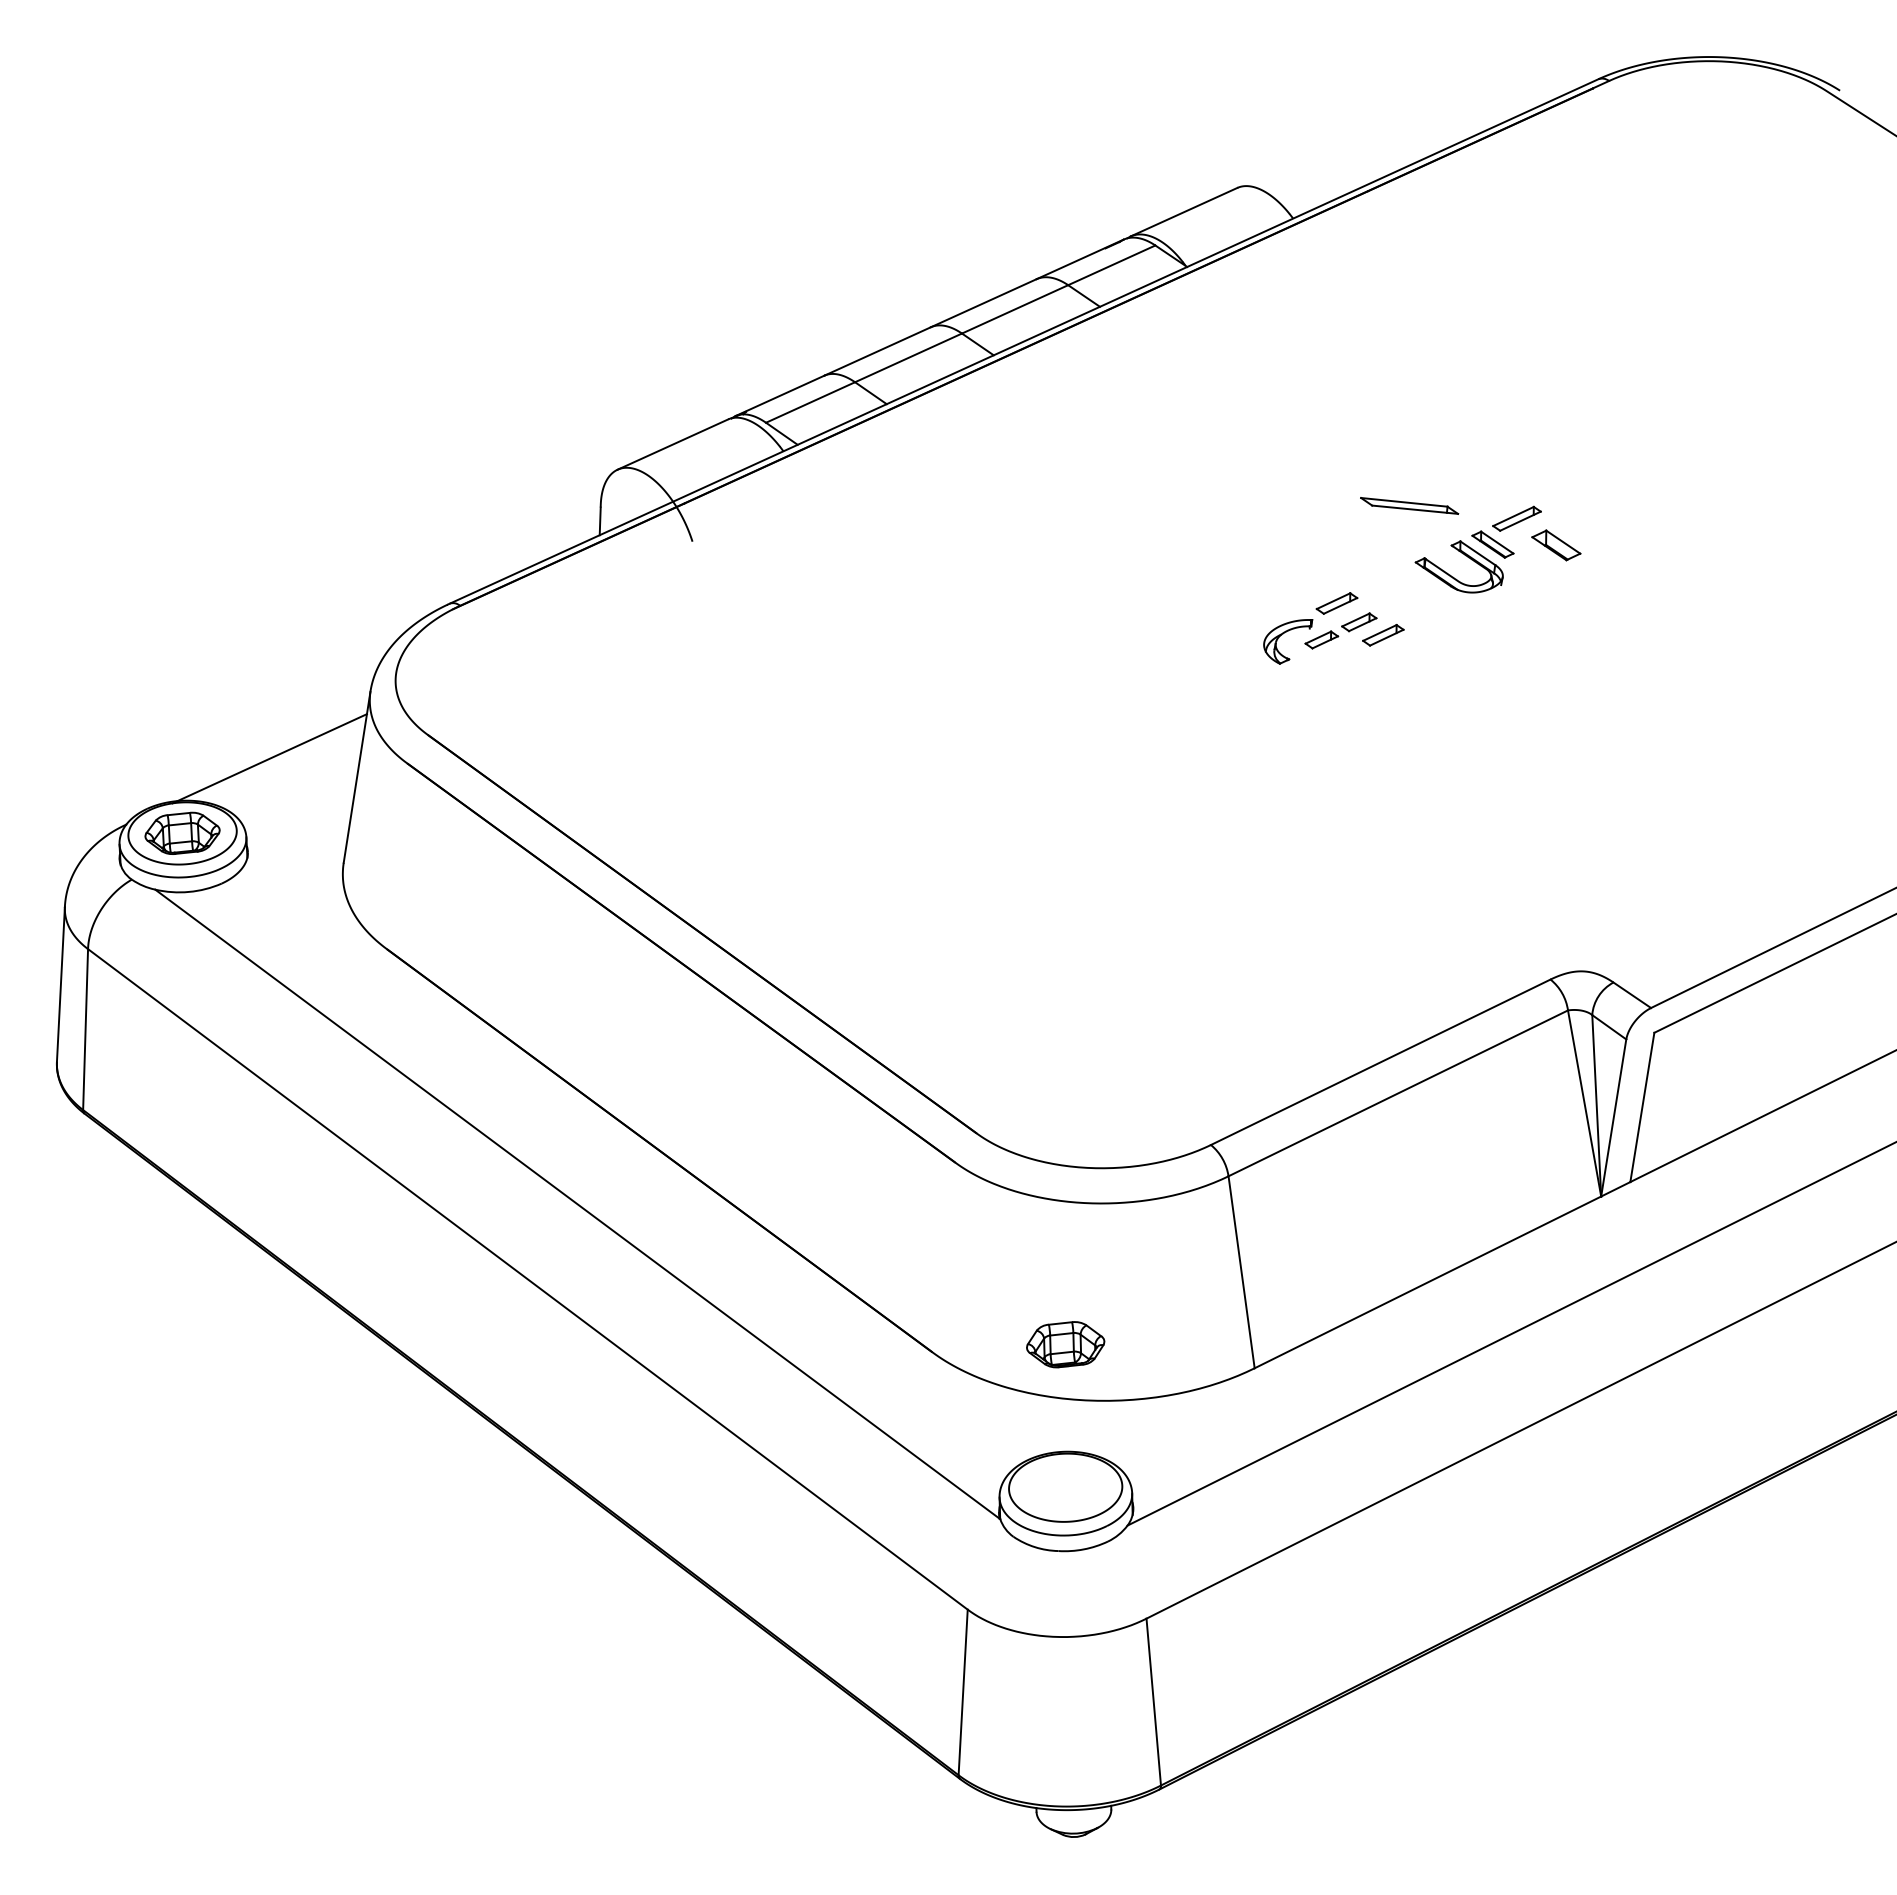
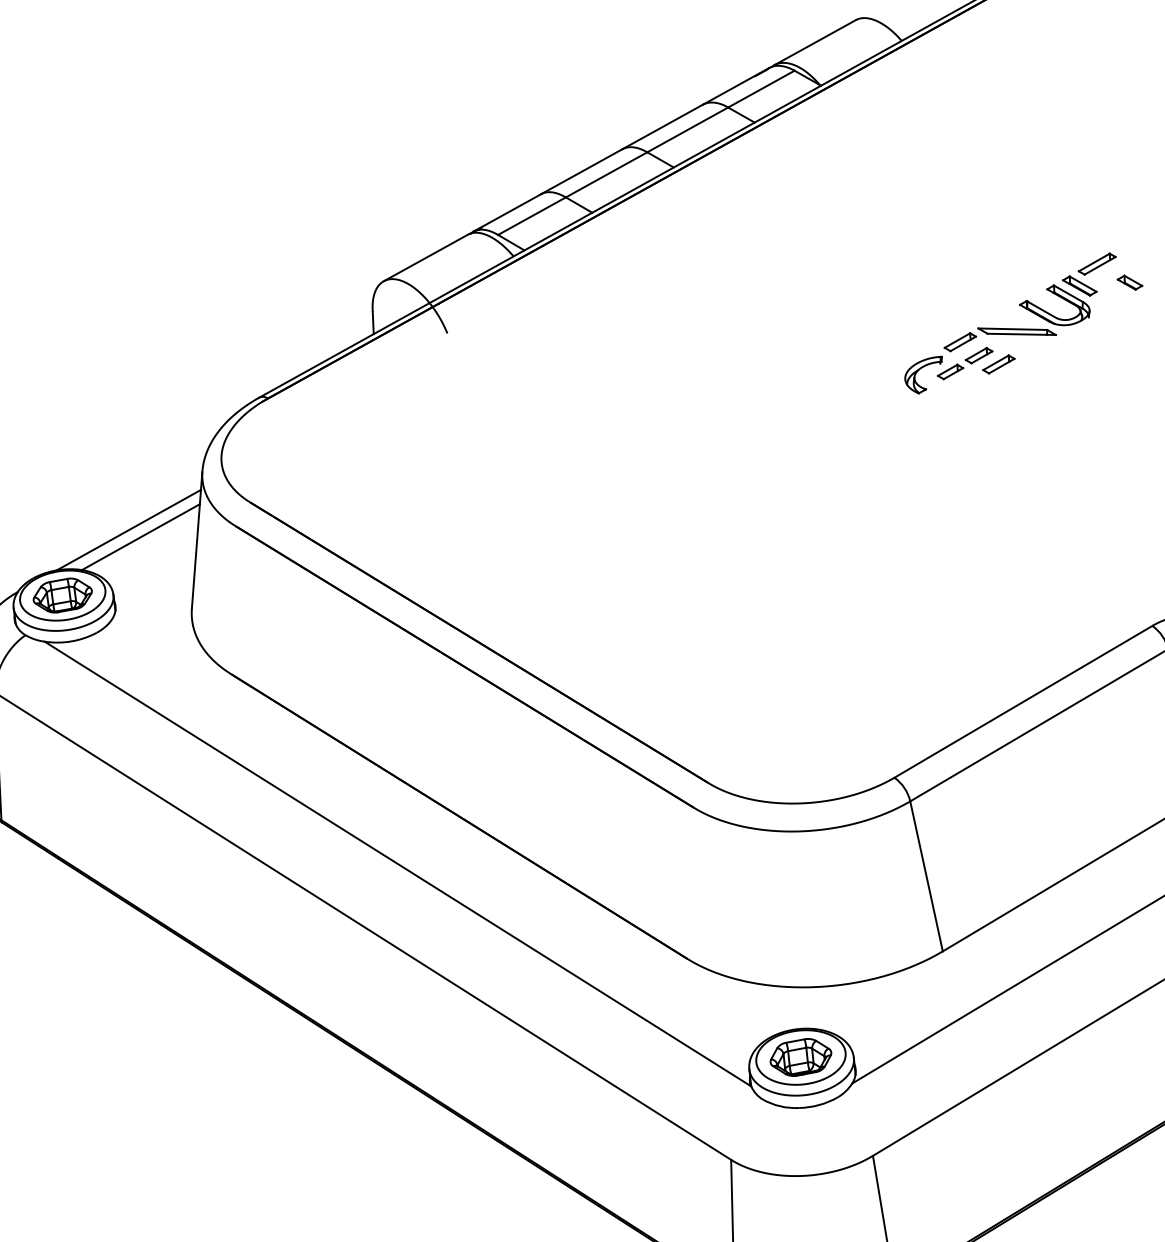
part: (1409, 505) -> (1017, 331), moved
part: (1556, 545) -> (1130, 282), size x0.62
line: (286, 767) -> (140, 537), added
part: (1065, 1344) -> (800, 1057), moved

